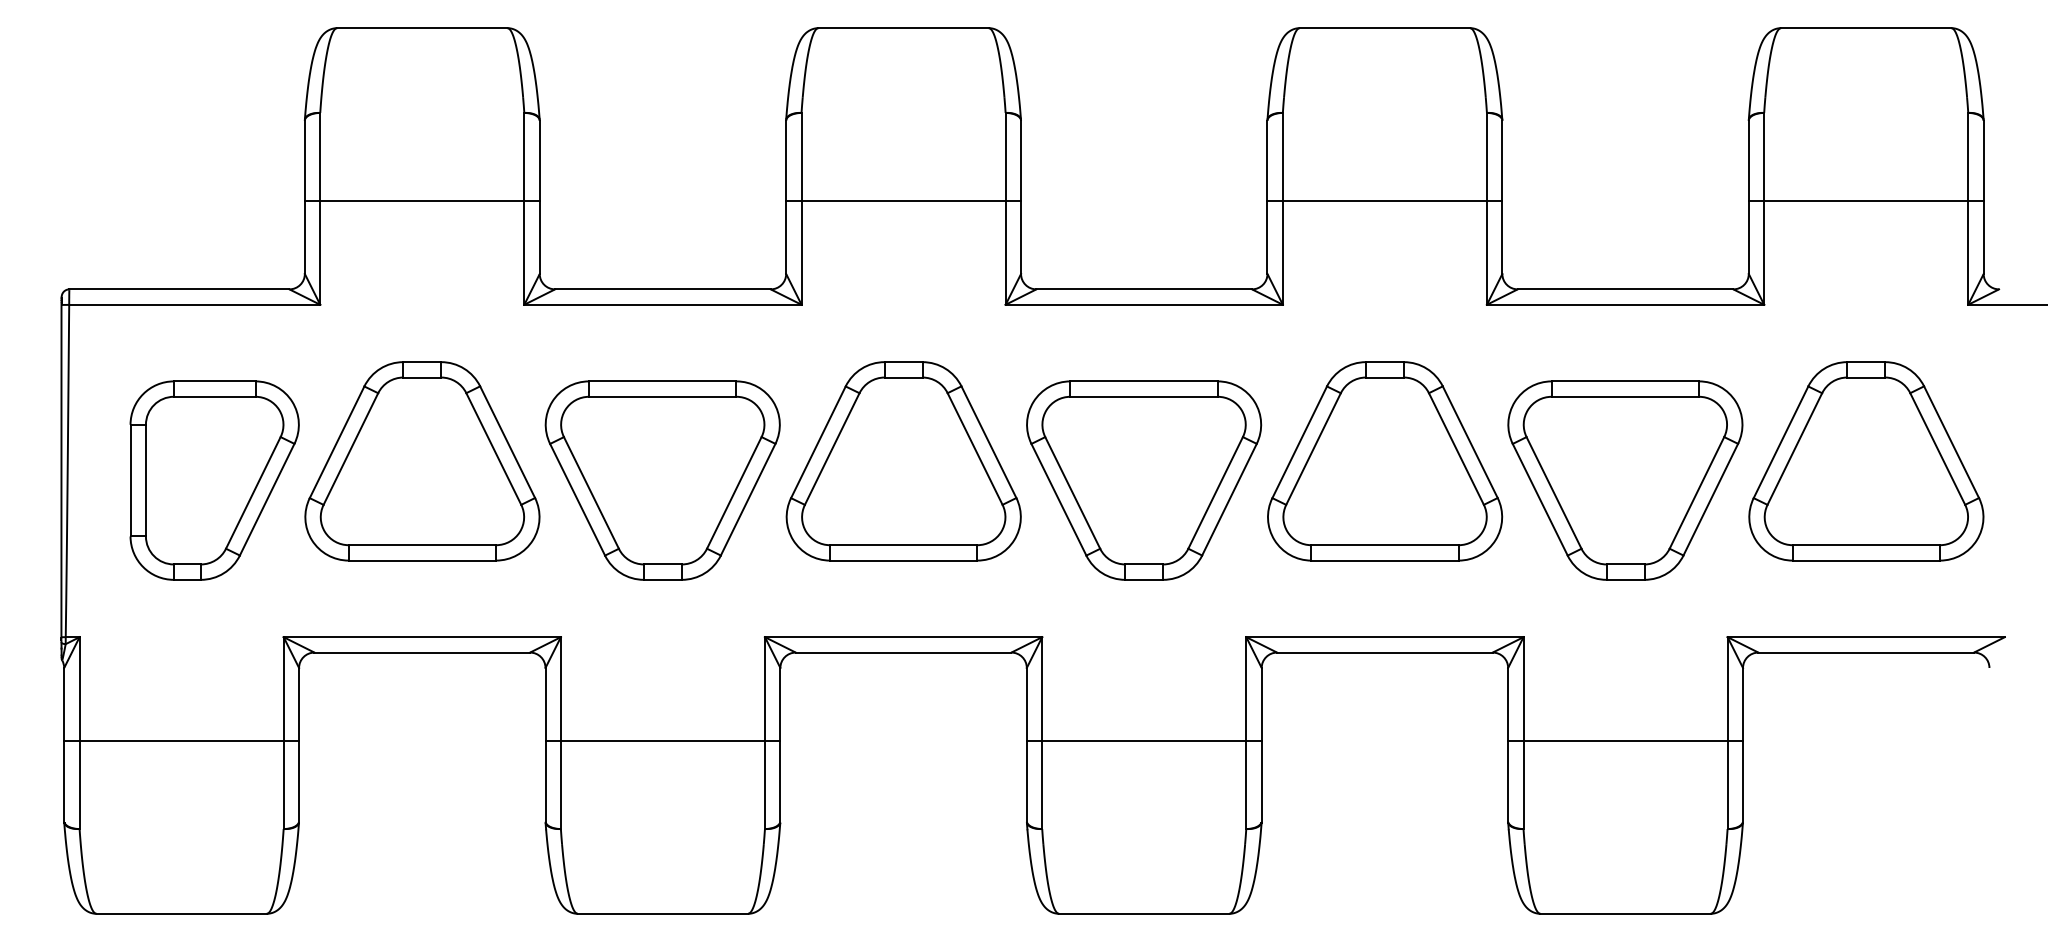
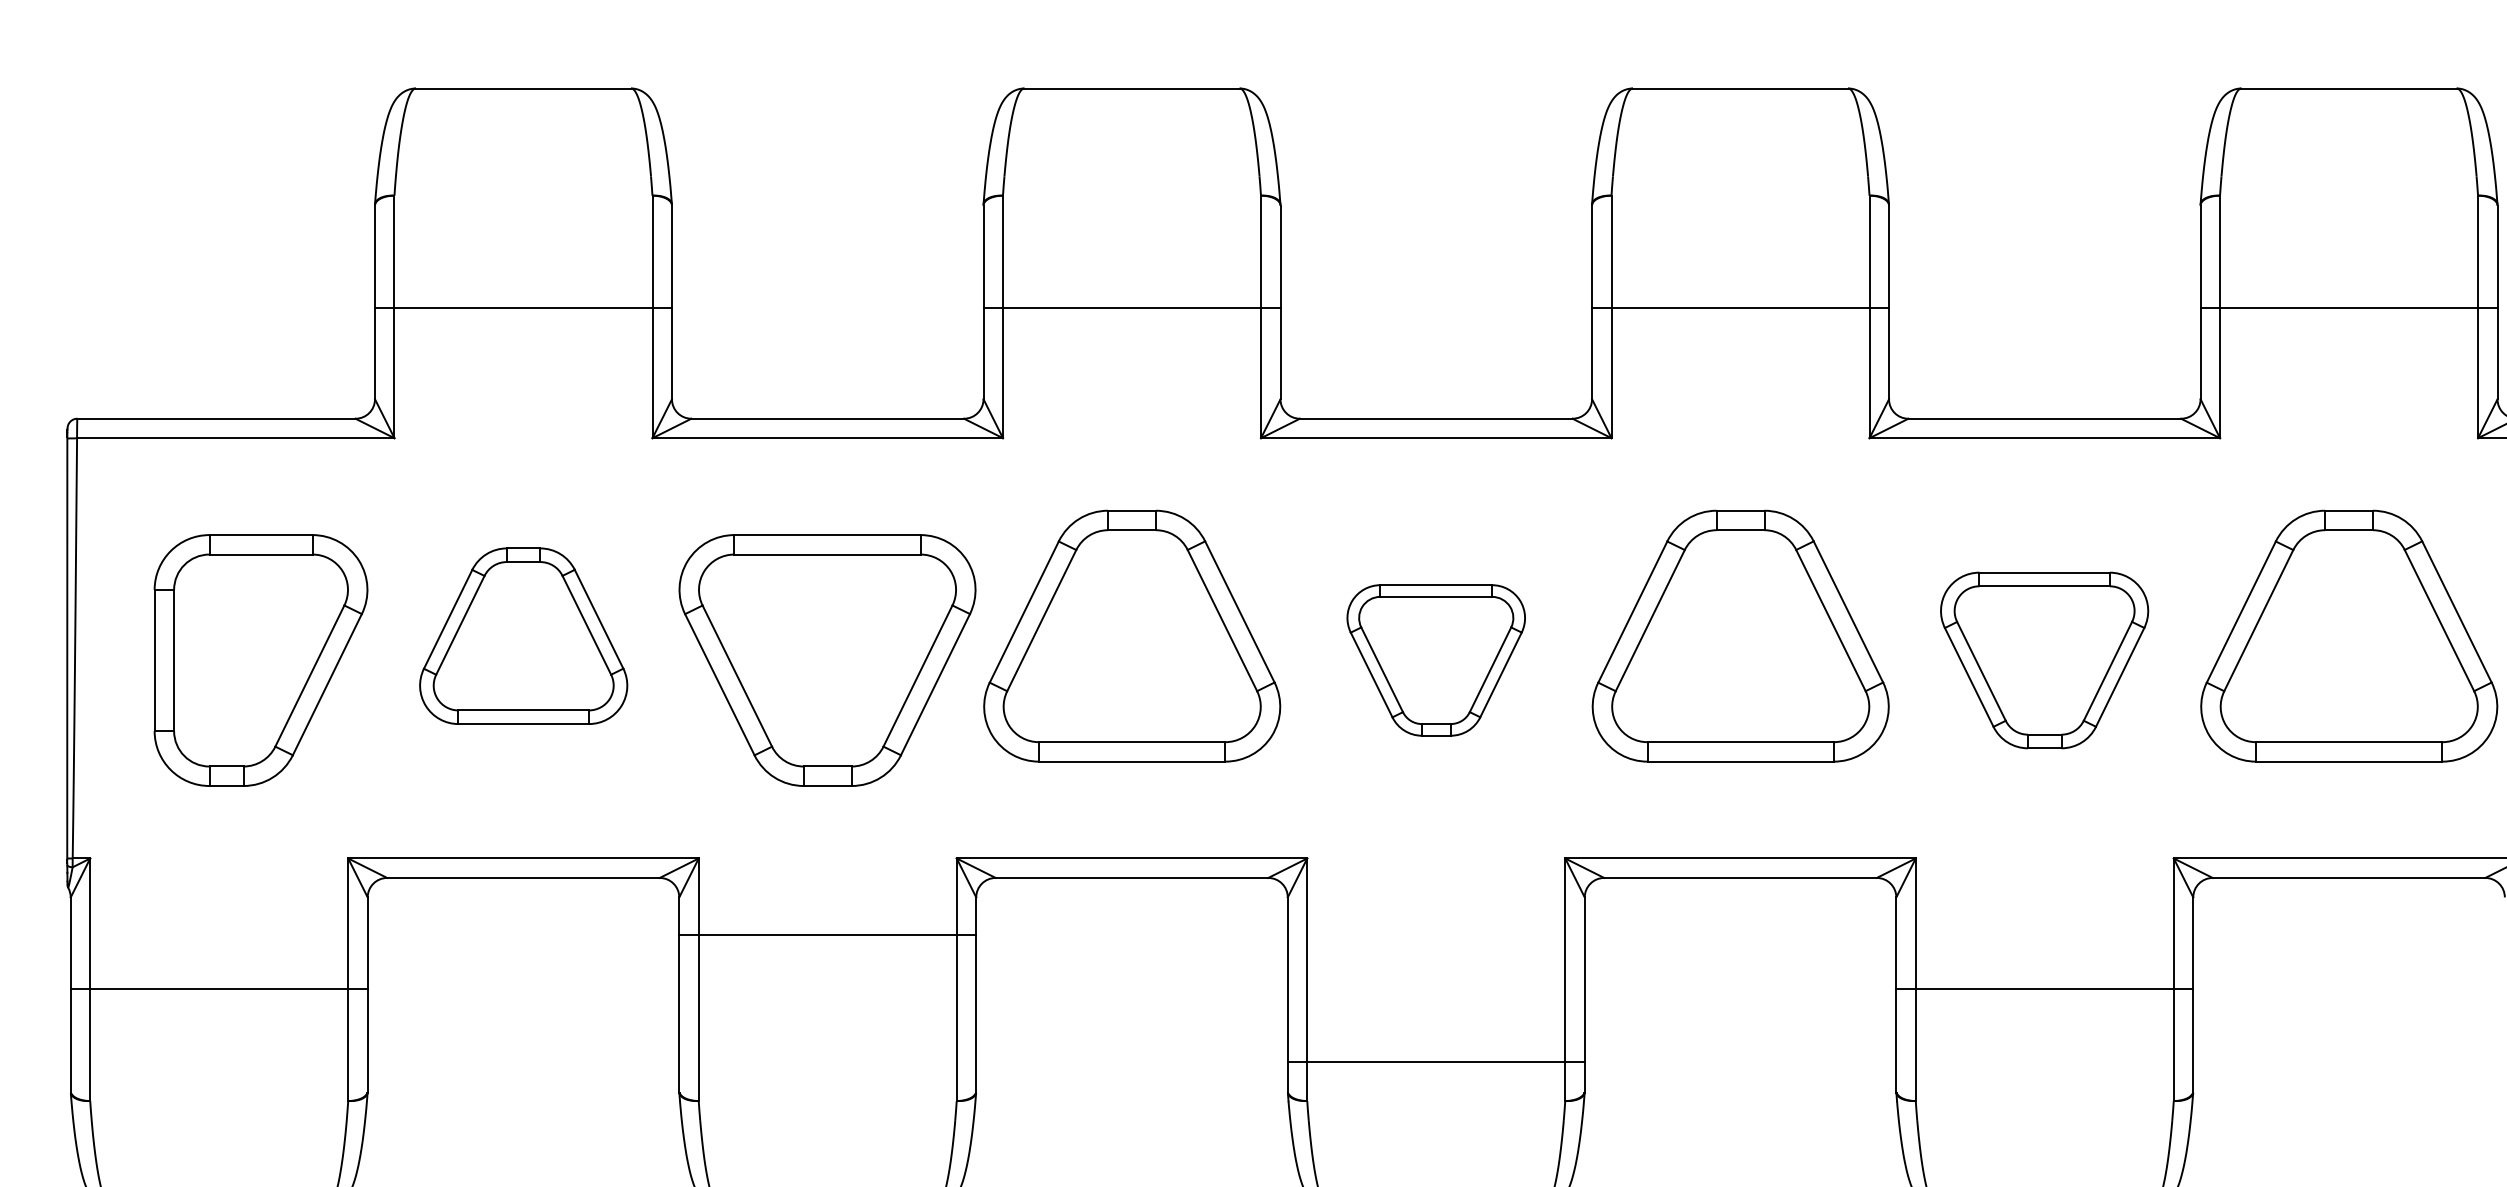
part: (422, 461) -> (523, 636), size x0.7
part: (1144, 480) -> (1436, 660), size x0.6
part: (1625, 480) -> (2044, 660), size x0.7
line: (662, 740) -> (827, 934), moved
line: (1143, 740) -> (1435, 1062), moved

